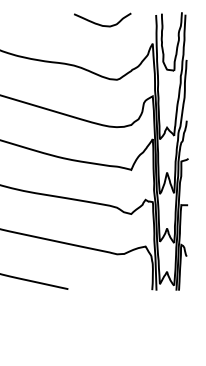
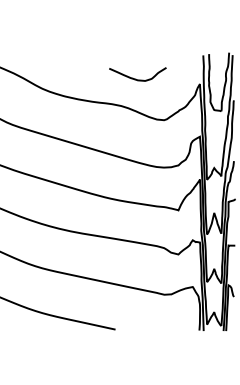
curve: (100, 24) -> (135, 78), moved

